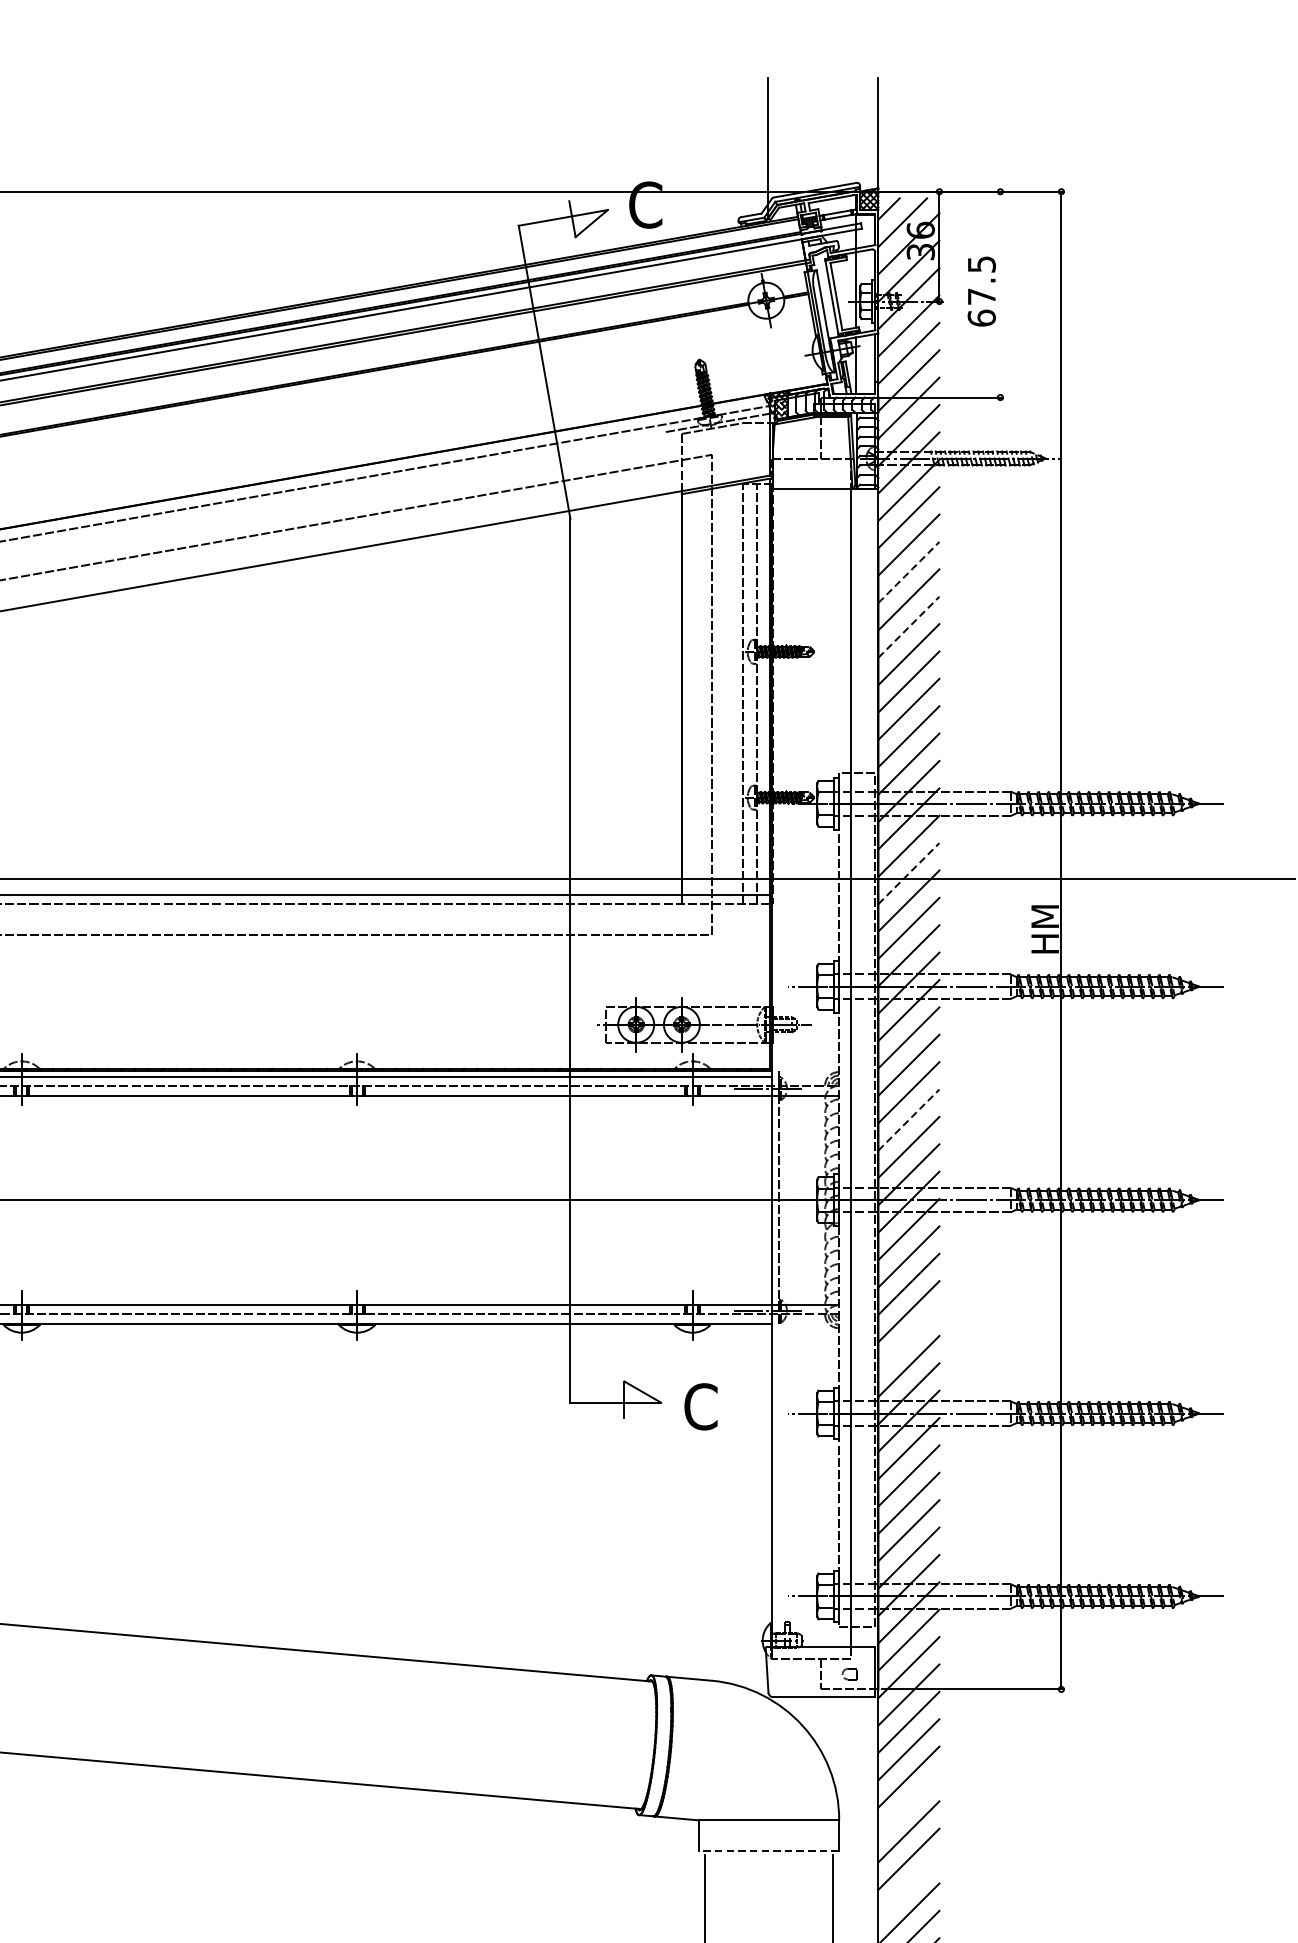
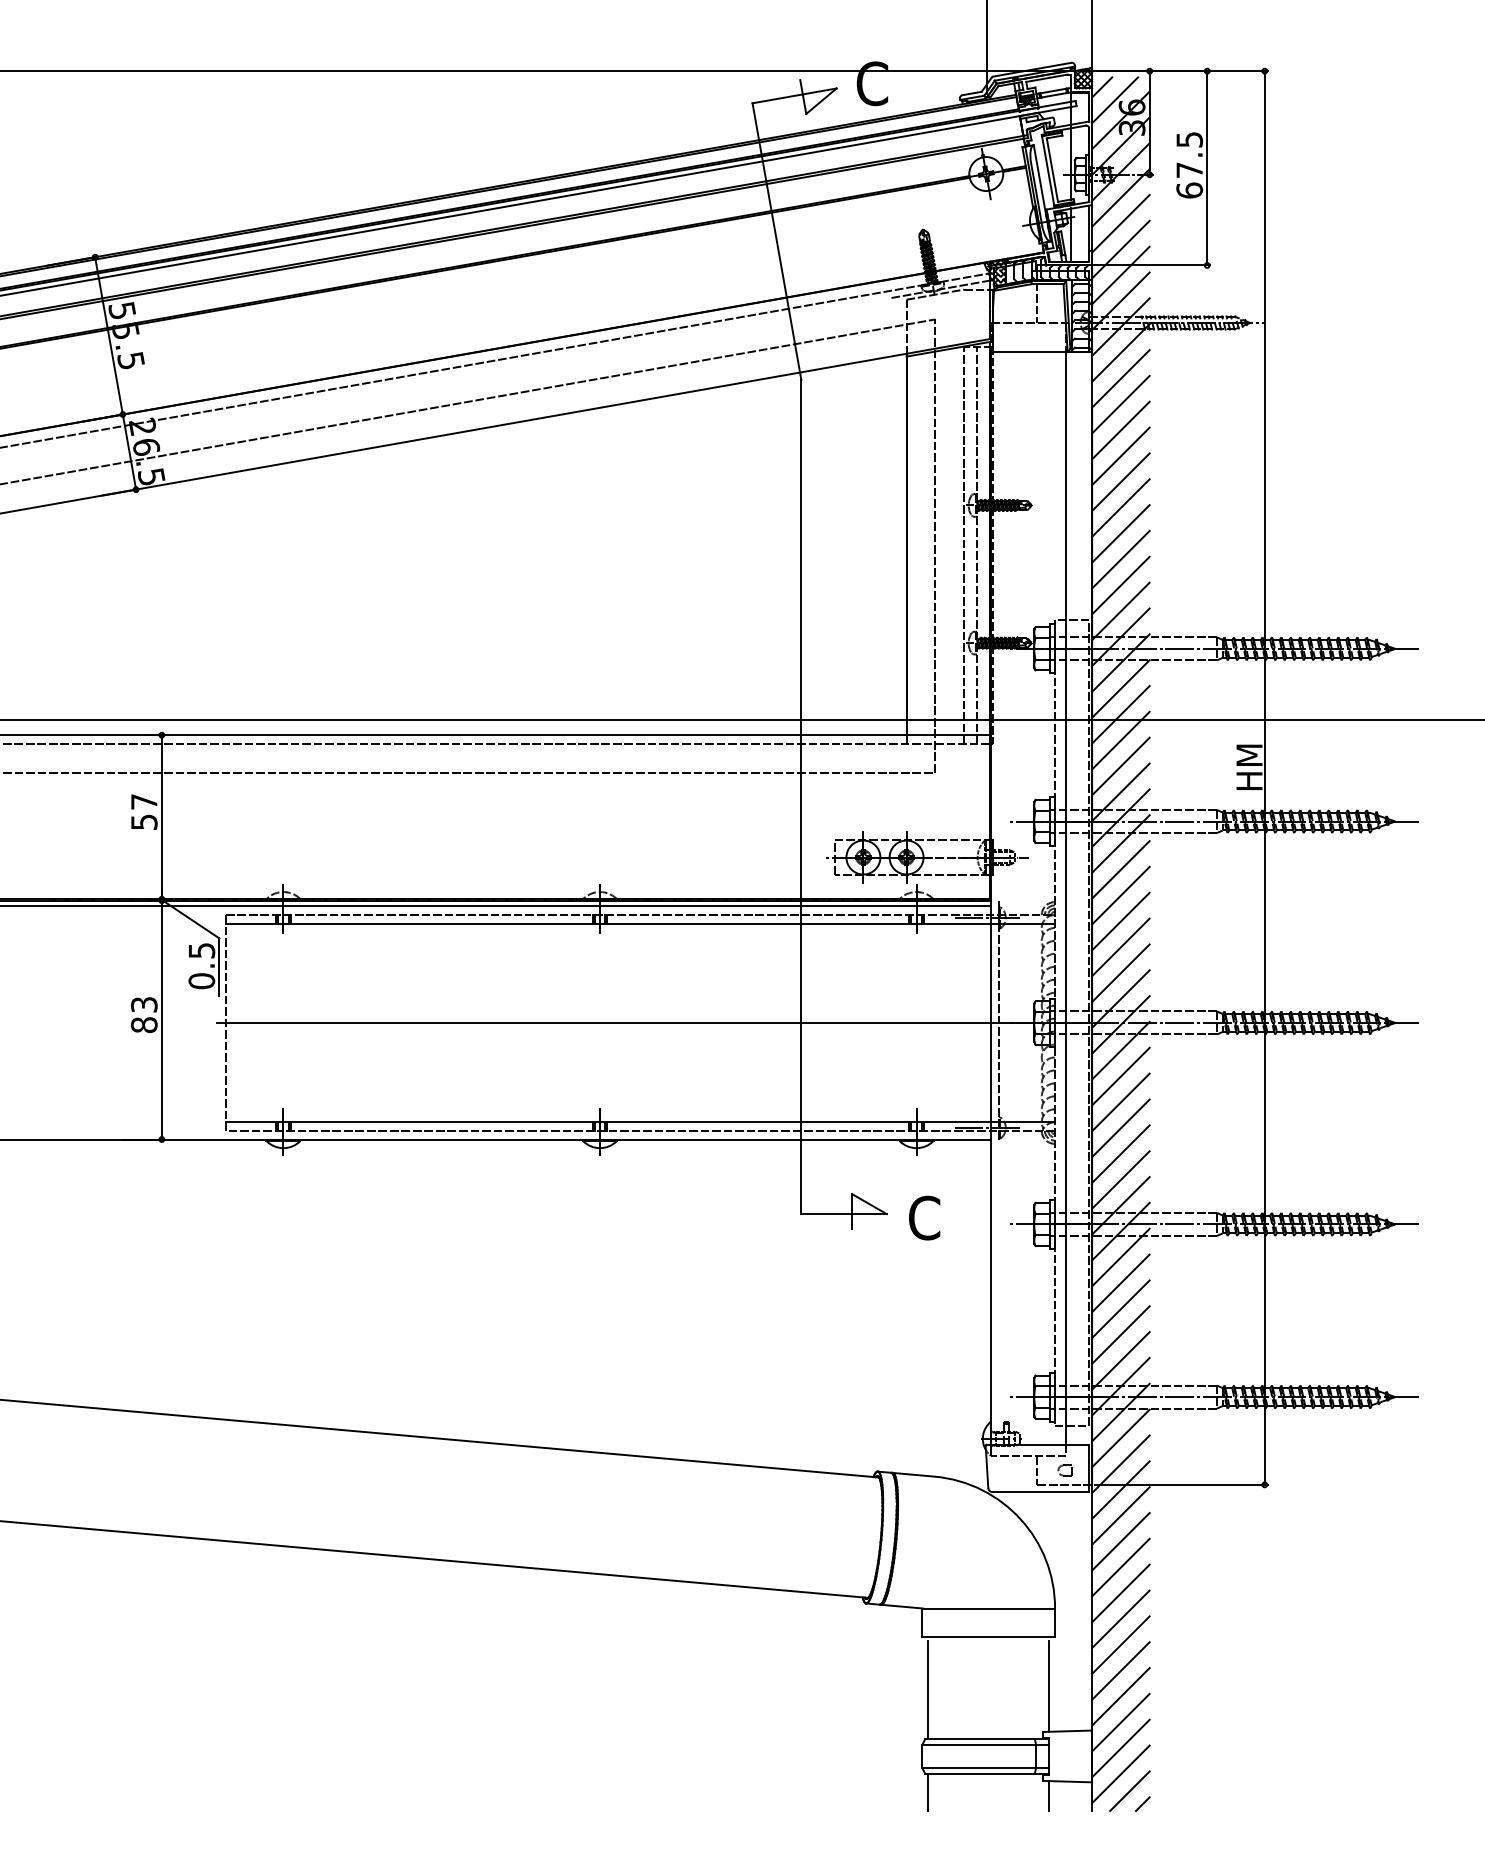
line: (1000, 294) -> (1207, 168), added
line: (908, 572) -> (1120, 430), dashed -> solid
line: (908, 627) -> (1120, 482), dashed -> solid
line: (908, 873) -> (1120, 714), dashed -> solid
line: (908, 1120) -> (1120, 947), dashed -> solid
line: (908, 1338) -> (1120, 1153), added
line: (908, 1804) -> (1120, 1593), added
line: (768, 1851) -> (988, 1637), dashed -> solid
line: (908, 1886) -> (1120, 1670), added

